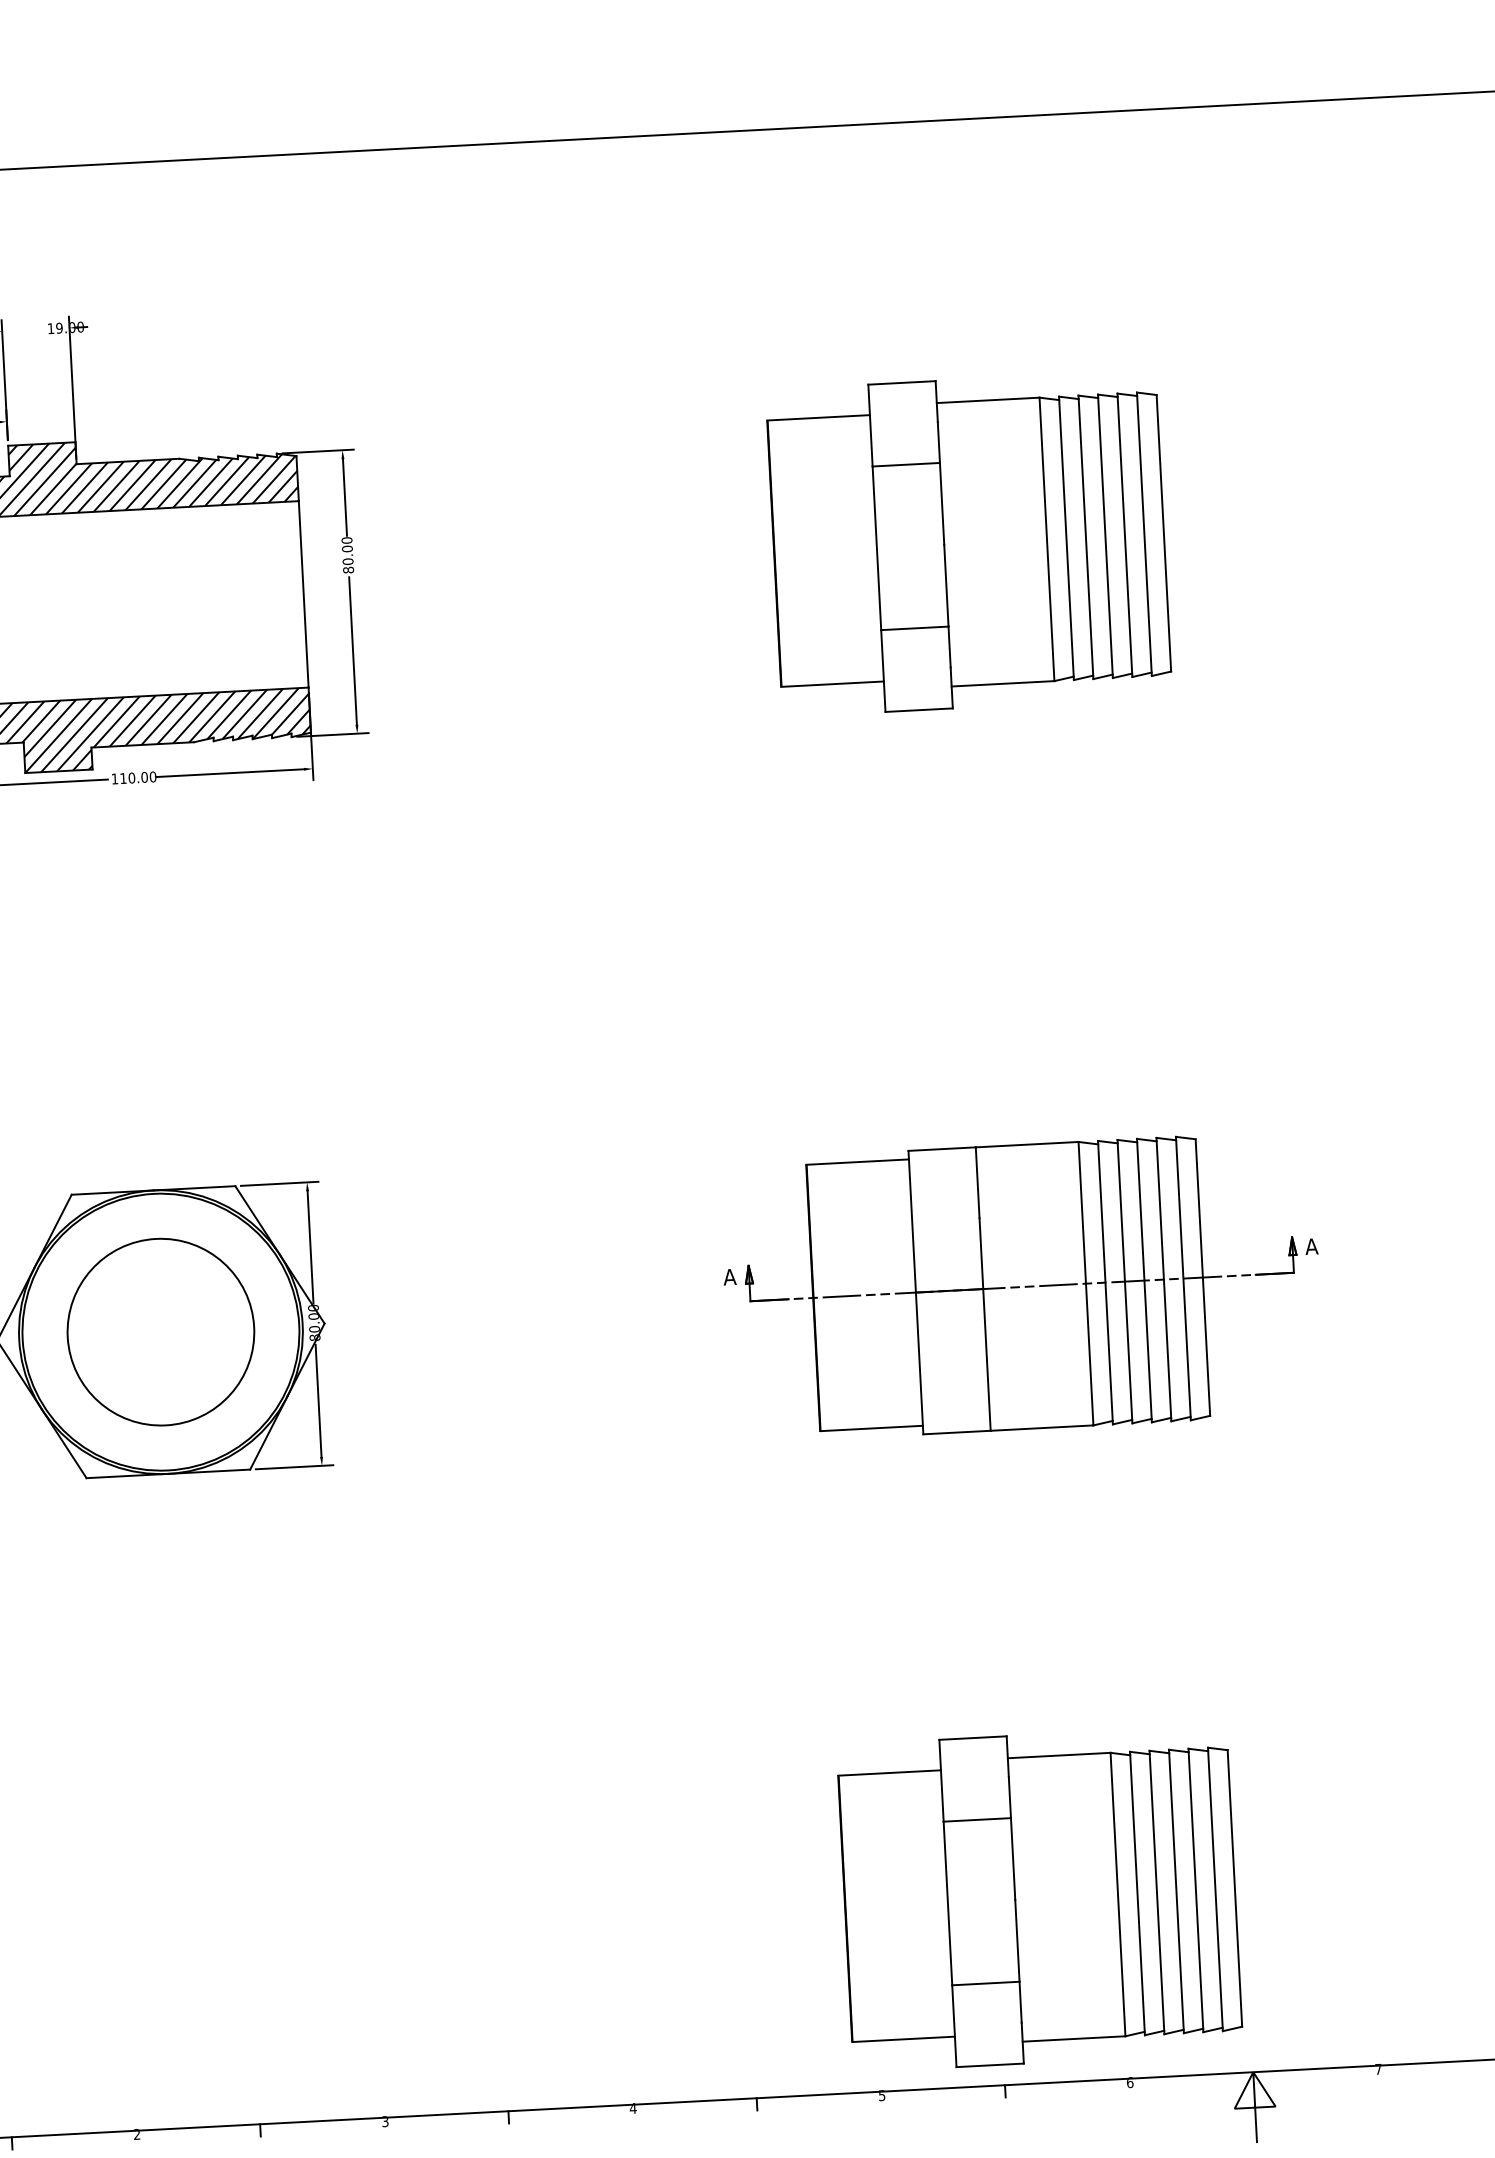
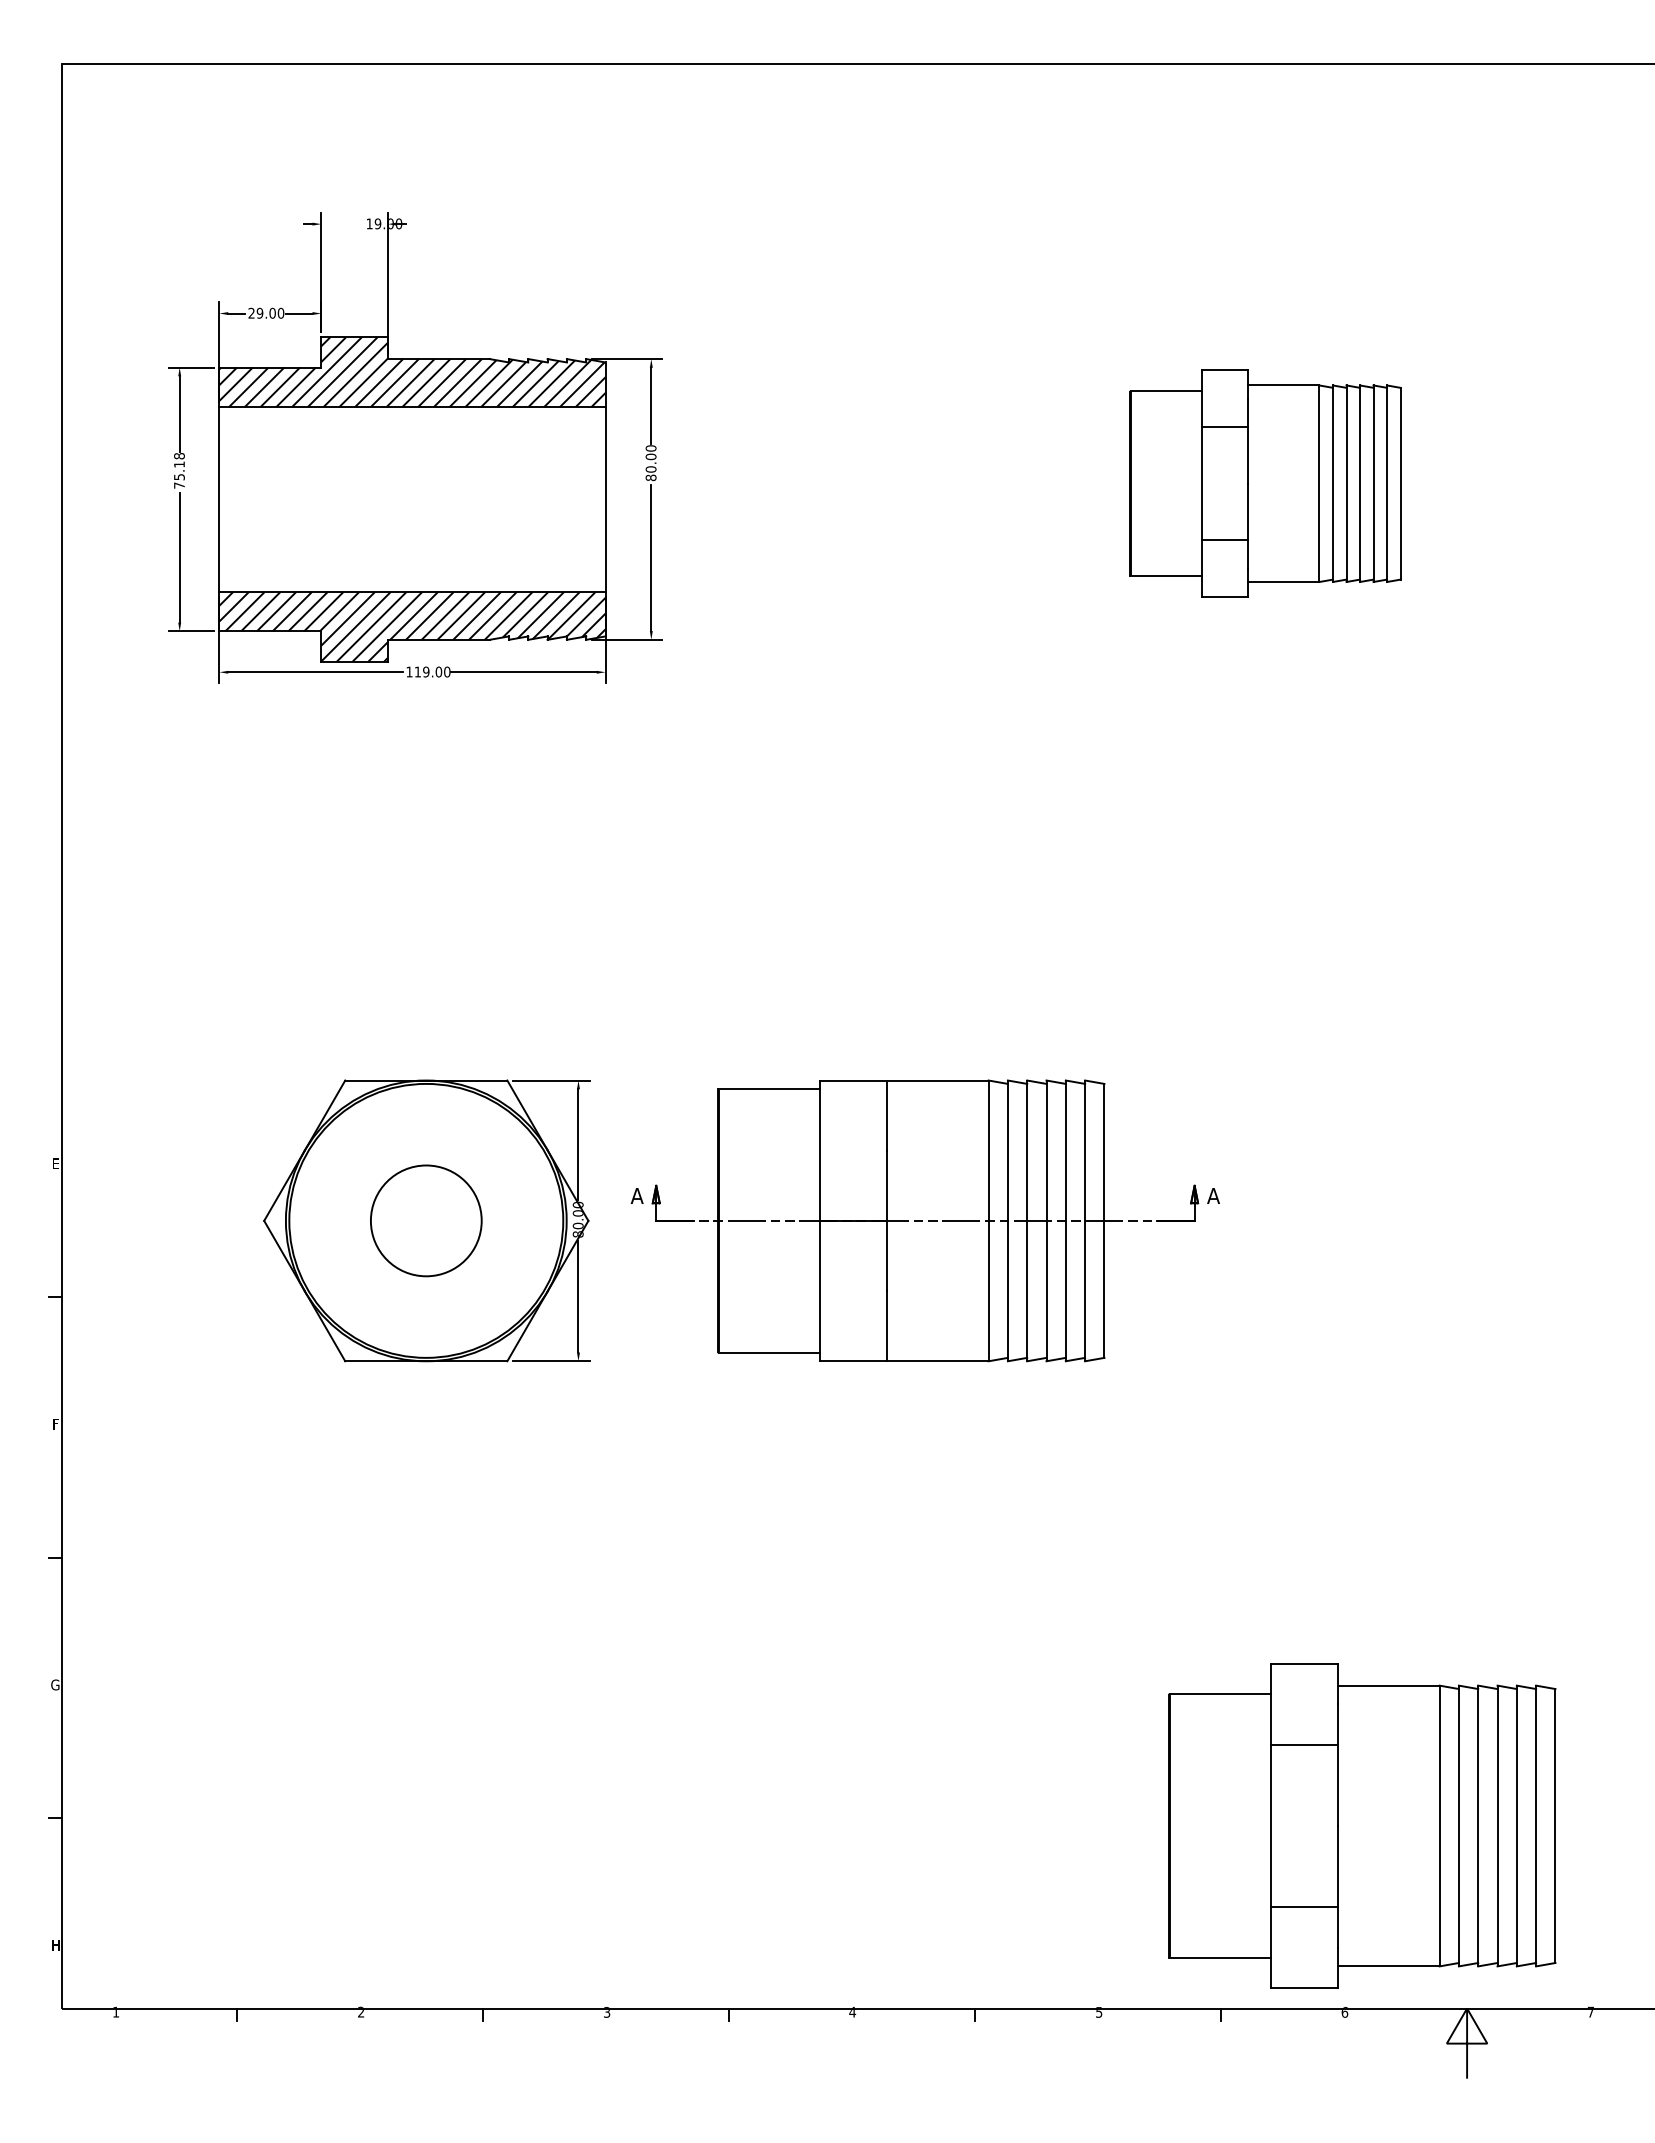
part: (969, 543) -> (1265, 483), size x0.7
text: (132, 778) -> (426, 672), 110.00 -> 119.00
part: (1021, 1286) -> (924, 1220), moved
circle: (160, 1331) -> (425, 1220), size x0.6
part: (1040, 1898) -> (1362, 1825), moved

